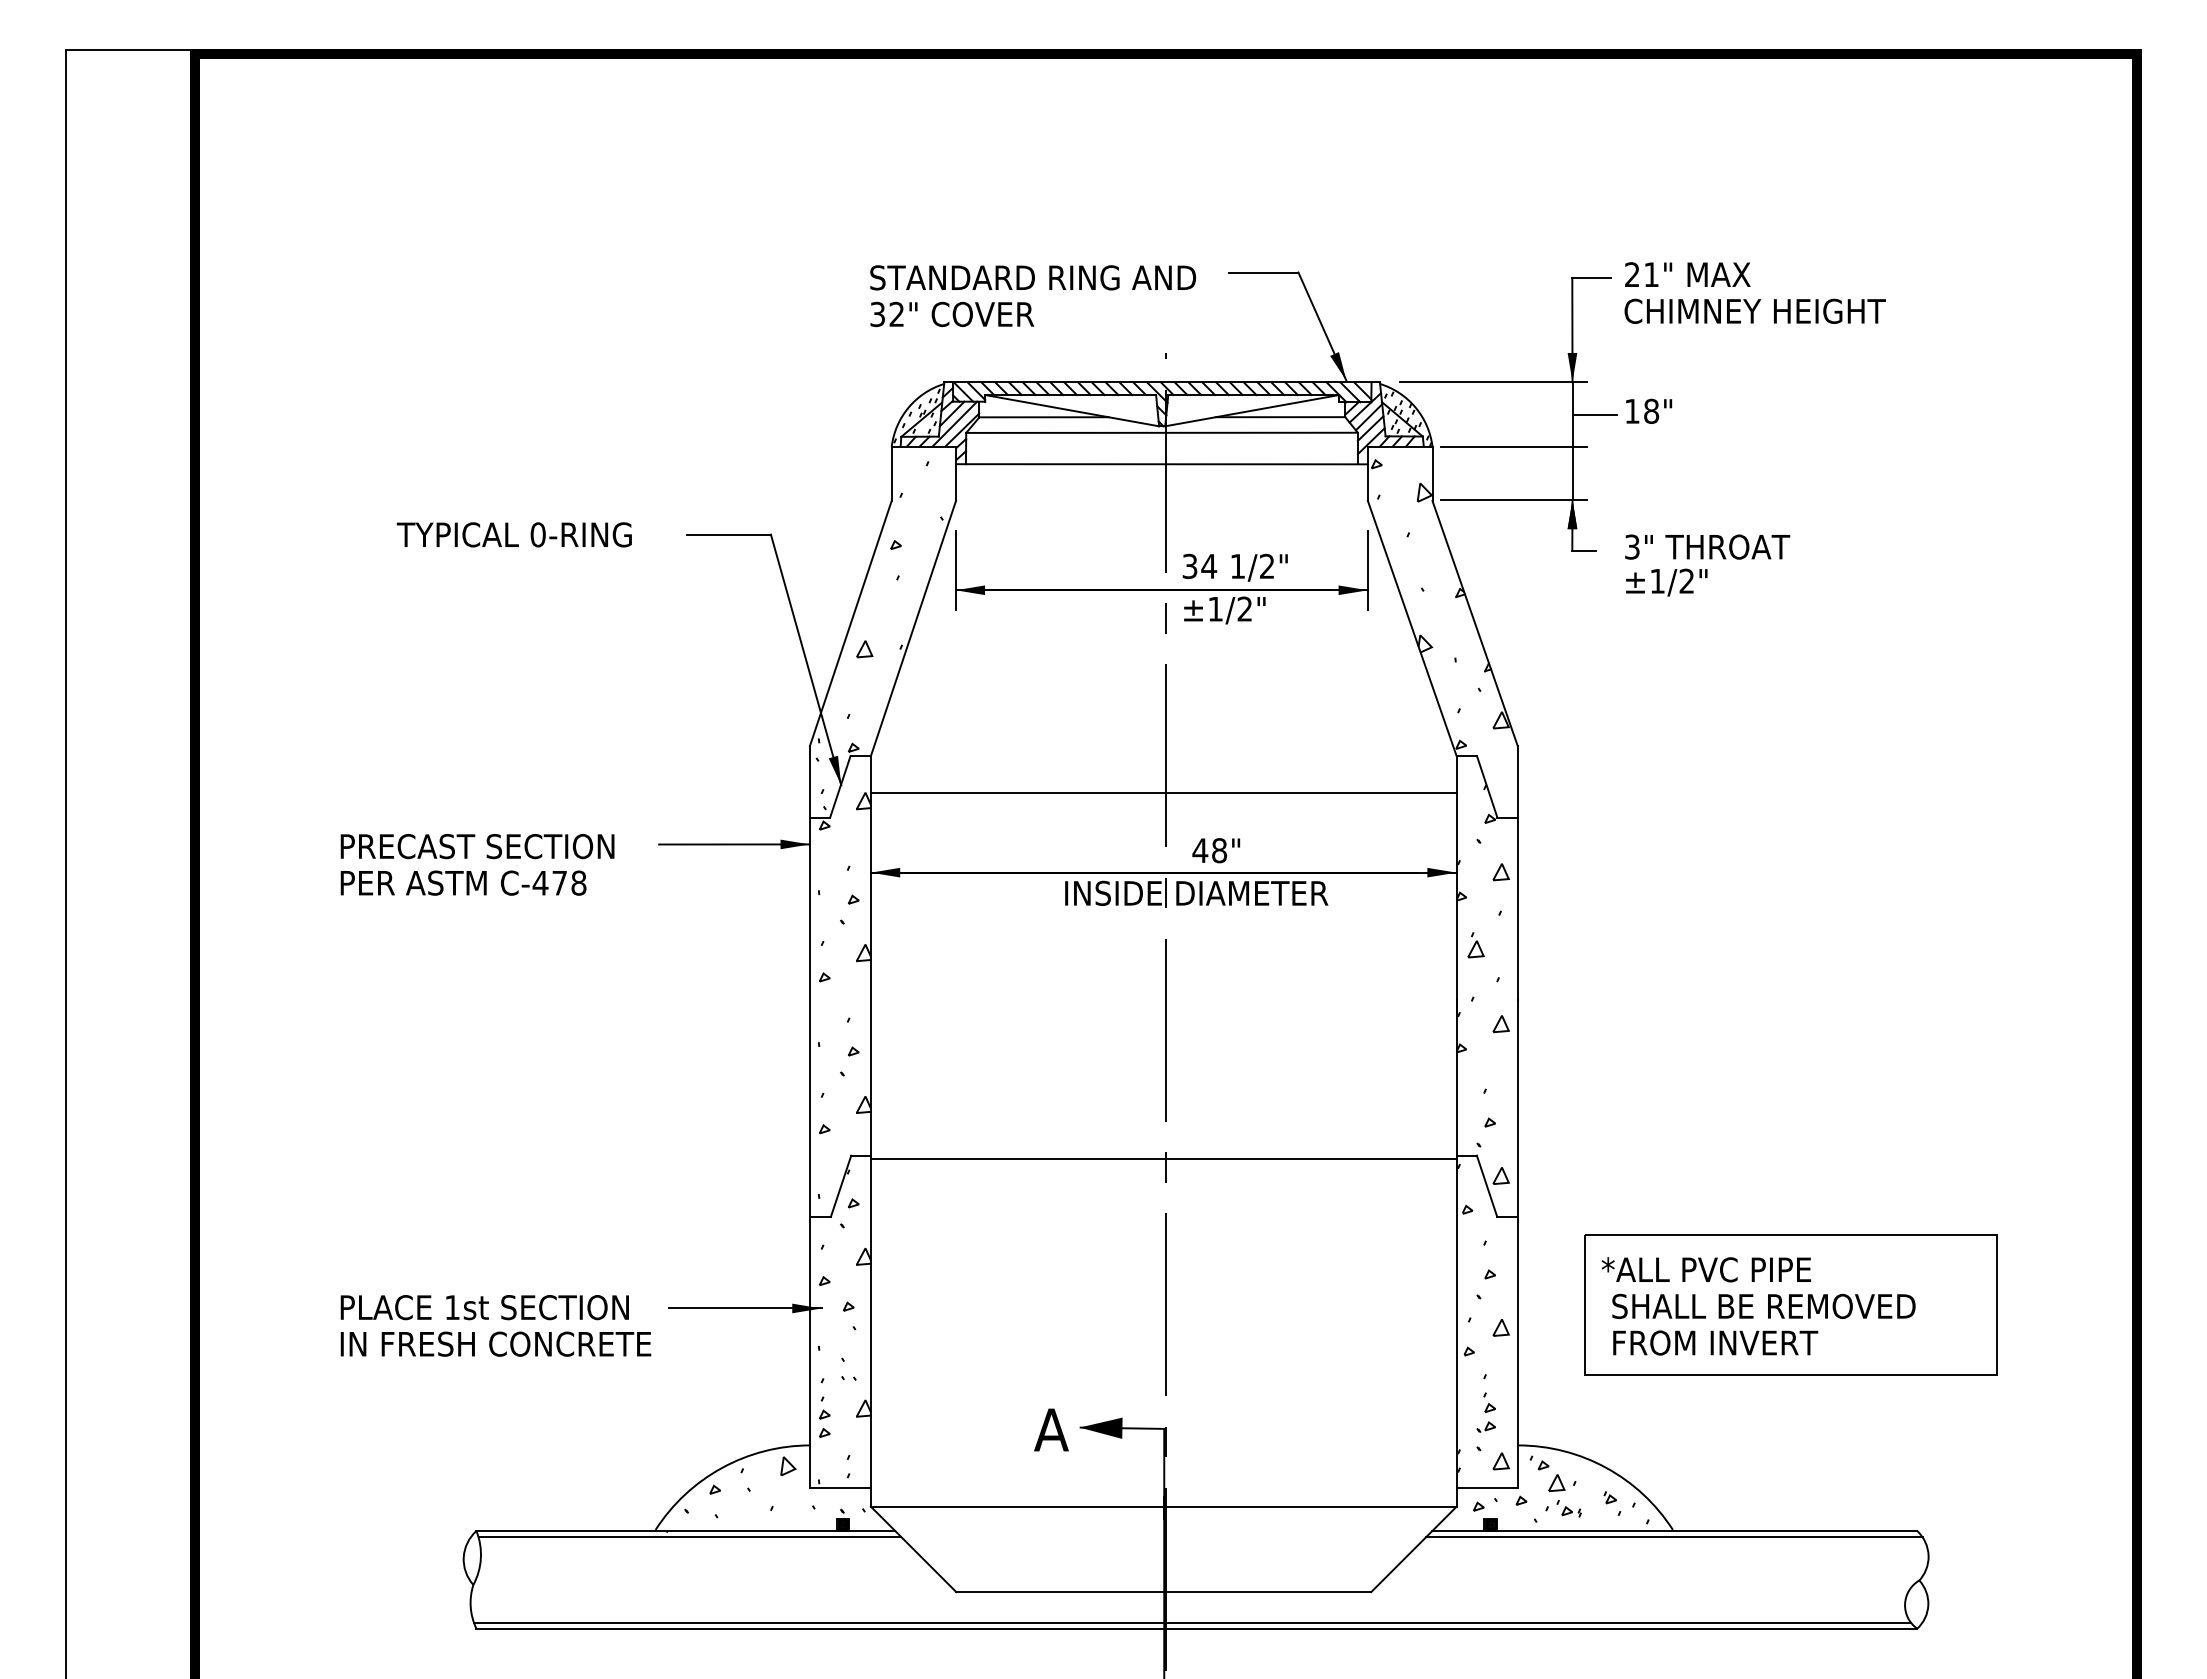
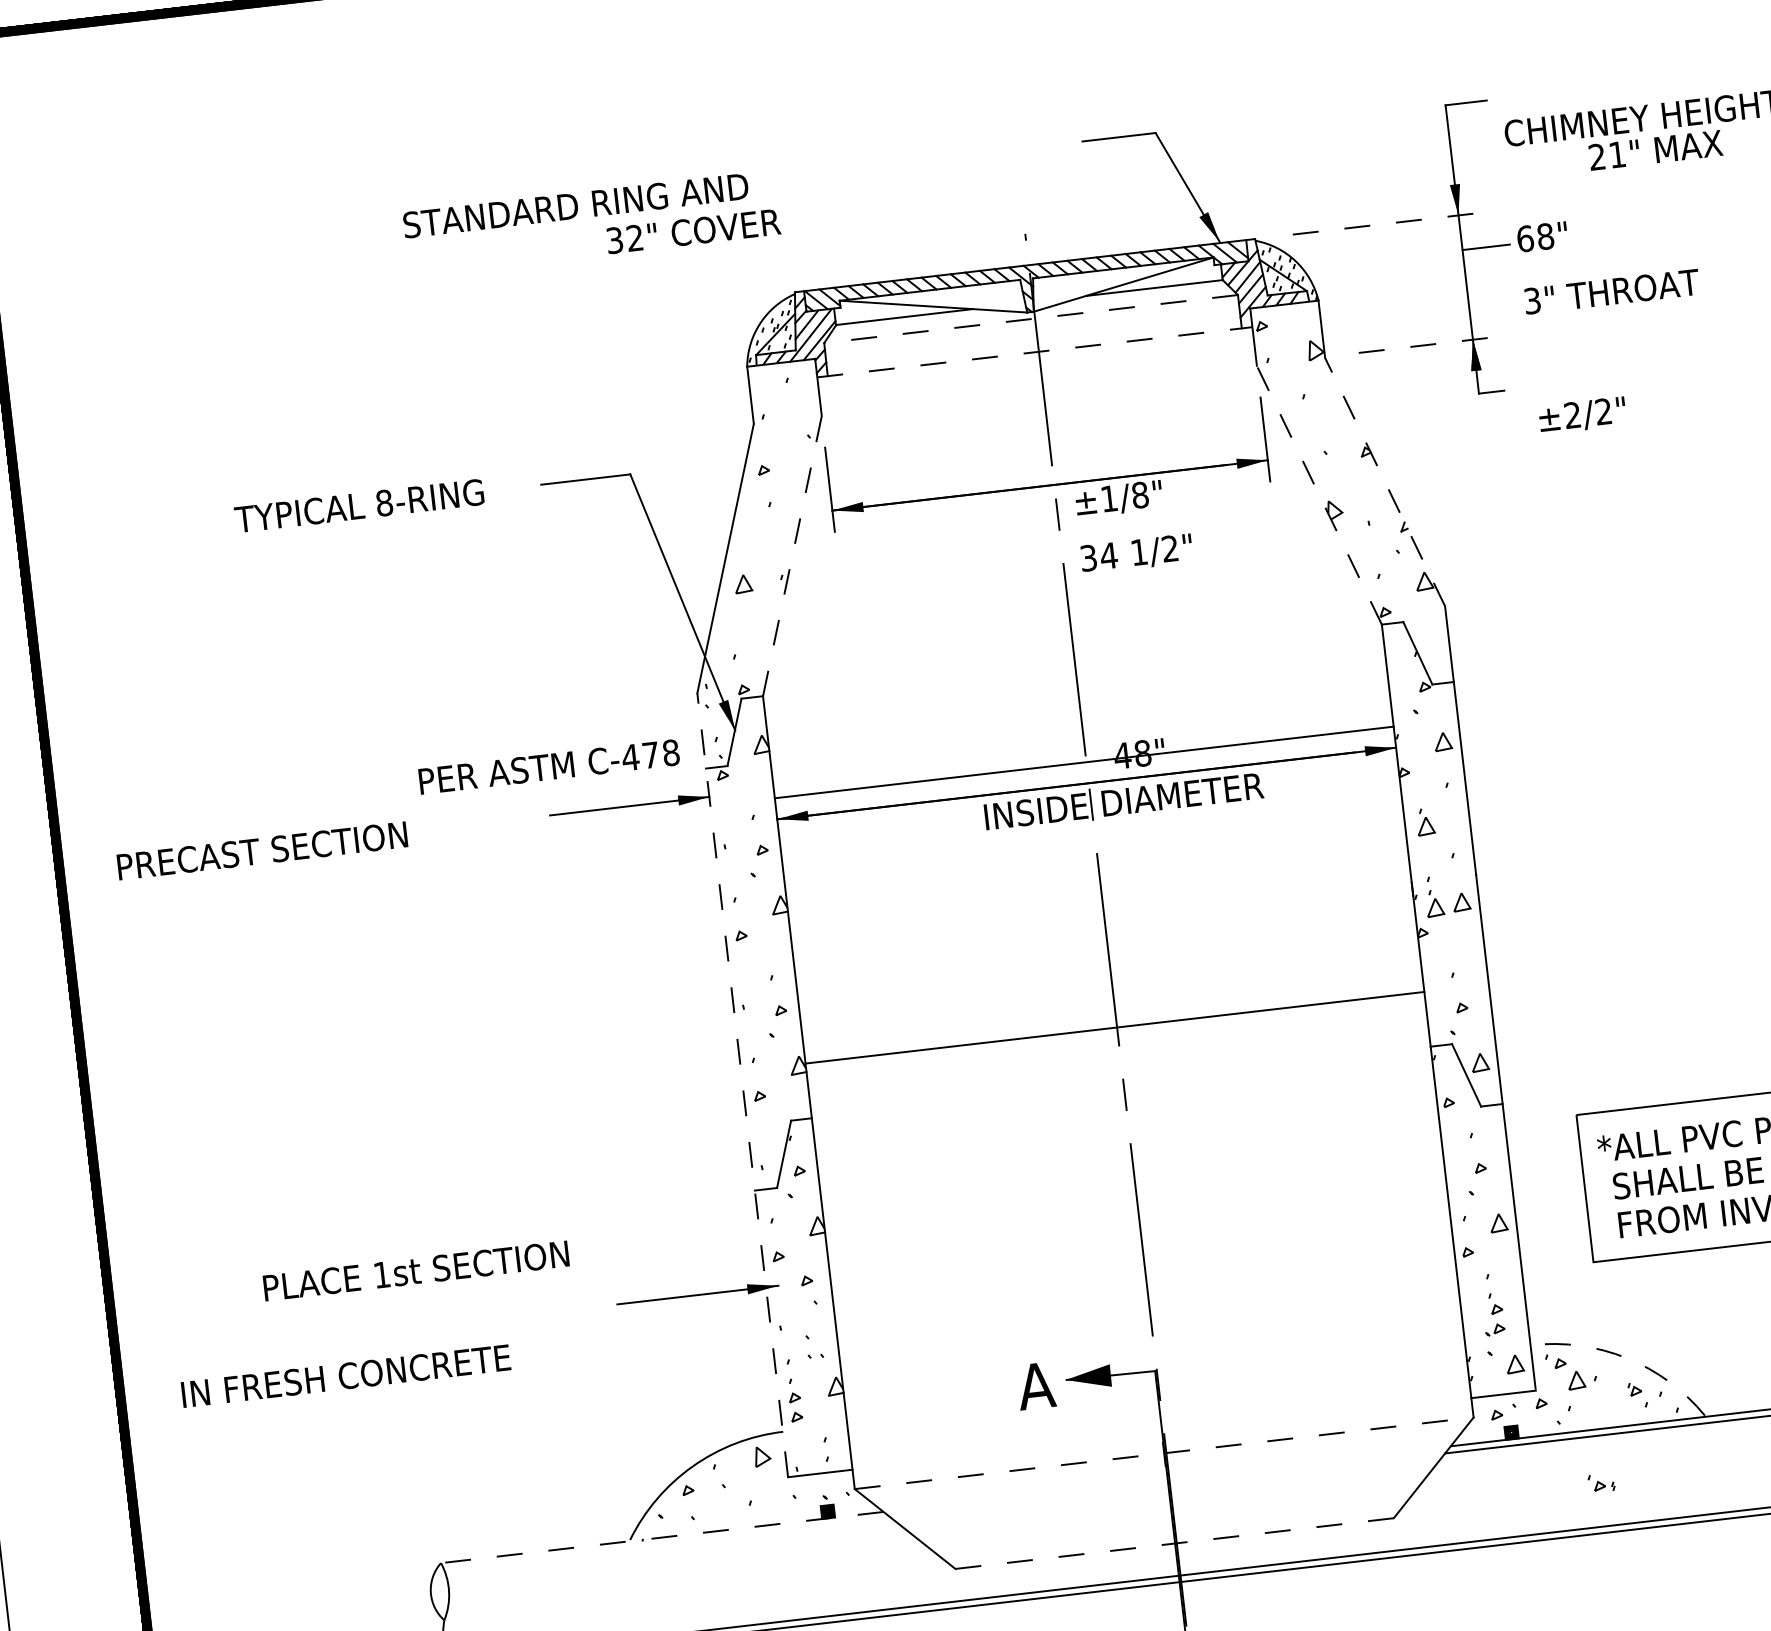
text: (1687, 274) -> (1655, 150), moved
text: (1033, 277) -> (576, 205), moved
text: (952, 314) -> (693, 231), moved
line: (1492, 382) -> (1374, 225), solid -> dashed
text: (1632, 410) -> (1525, 237), 18" -> 68"
line: (1162, 432) -> (1031, 318), solid -> dashed
line: (1513, 446) -> (1404, 290), removed
line: (1161, 464) -> (1034, 352), solid -> dashed
line: (1513, 499) -> (1410, 346), solid -> dashed
text: (537, 534) -> (383, 502), 0-RING -> 8-RING
text: (1707, 546) -> (1611, 291), moved
text: (1234, 567) -> (1135, 553), moved
text: (1657, 580) -> (1572, 414), ±1/2" -> ±2/2"
text: (1244, 608) -> (1139, 494), ±1/2" -> ±1/8"
line: (1475, 623) -> (1385, 482), solid -> dashed
line: (913, 628) -> (792, 556), solid -> dashed
line: (1412, 628) -> (1319, 495), solid -> dashed
line: (1163, 792) -> (1083, 762), moved
text: (477, 846) -> (262, 850), moved
text: (463, 882) -> (549, 766), moved
part: (1475, 1022) -> (1434, 903), added
line: (809, 1116) -> (742, 1084), solid -> dashed
line: (1163, 1158) -> (1114, 1027), moved
text: (484, 1307) -> (415, 1270), moved
text: (495, 1343) -> (345, 1375), moved
arc: (1606, 1467) -> (1627, 1357), solid -> dashed
line: (1163, 1506) -> (1163, 1453), solid -> dashed
part: (1568, 1508) -> (1600, 1482), moved
line: (685, 1531) -> (661, 1538), solid -> dashed
line: (689, 1537) -> (666, 1543), removed
line: (1164, 1592) -> (1175, 1543), solid -> dashed

